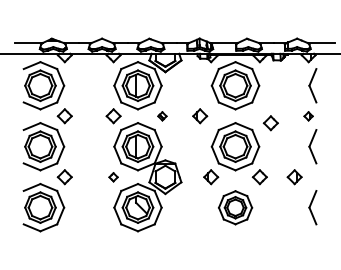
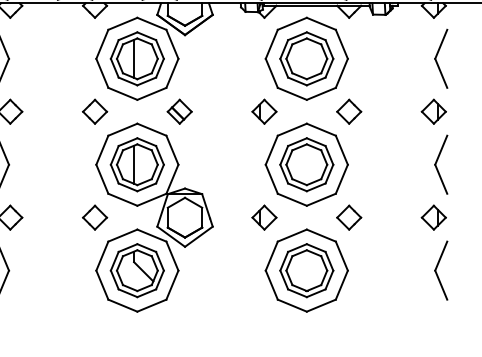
part: (162, 116) -> (179, 112), size x1.67
part: (200, 116) -> (265, 112), moved
part: (308, 116) -> (433, 112), size x1.67
part: (270, 123) -> (348, 112), moved
part: (113, 177) -> (94, 218), size x1.67
part: (294, 177) -> (433, 218), moved
part: (235, 207) -> (306, 270), size x1.43

